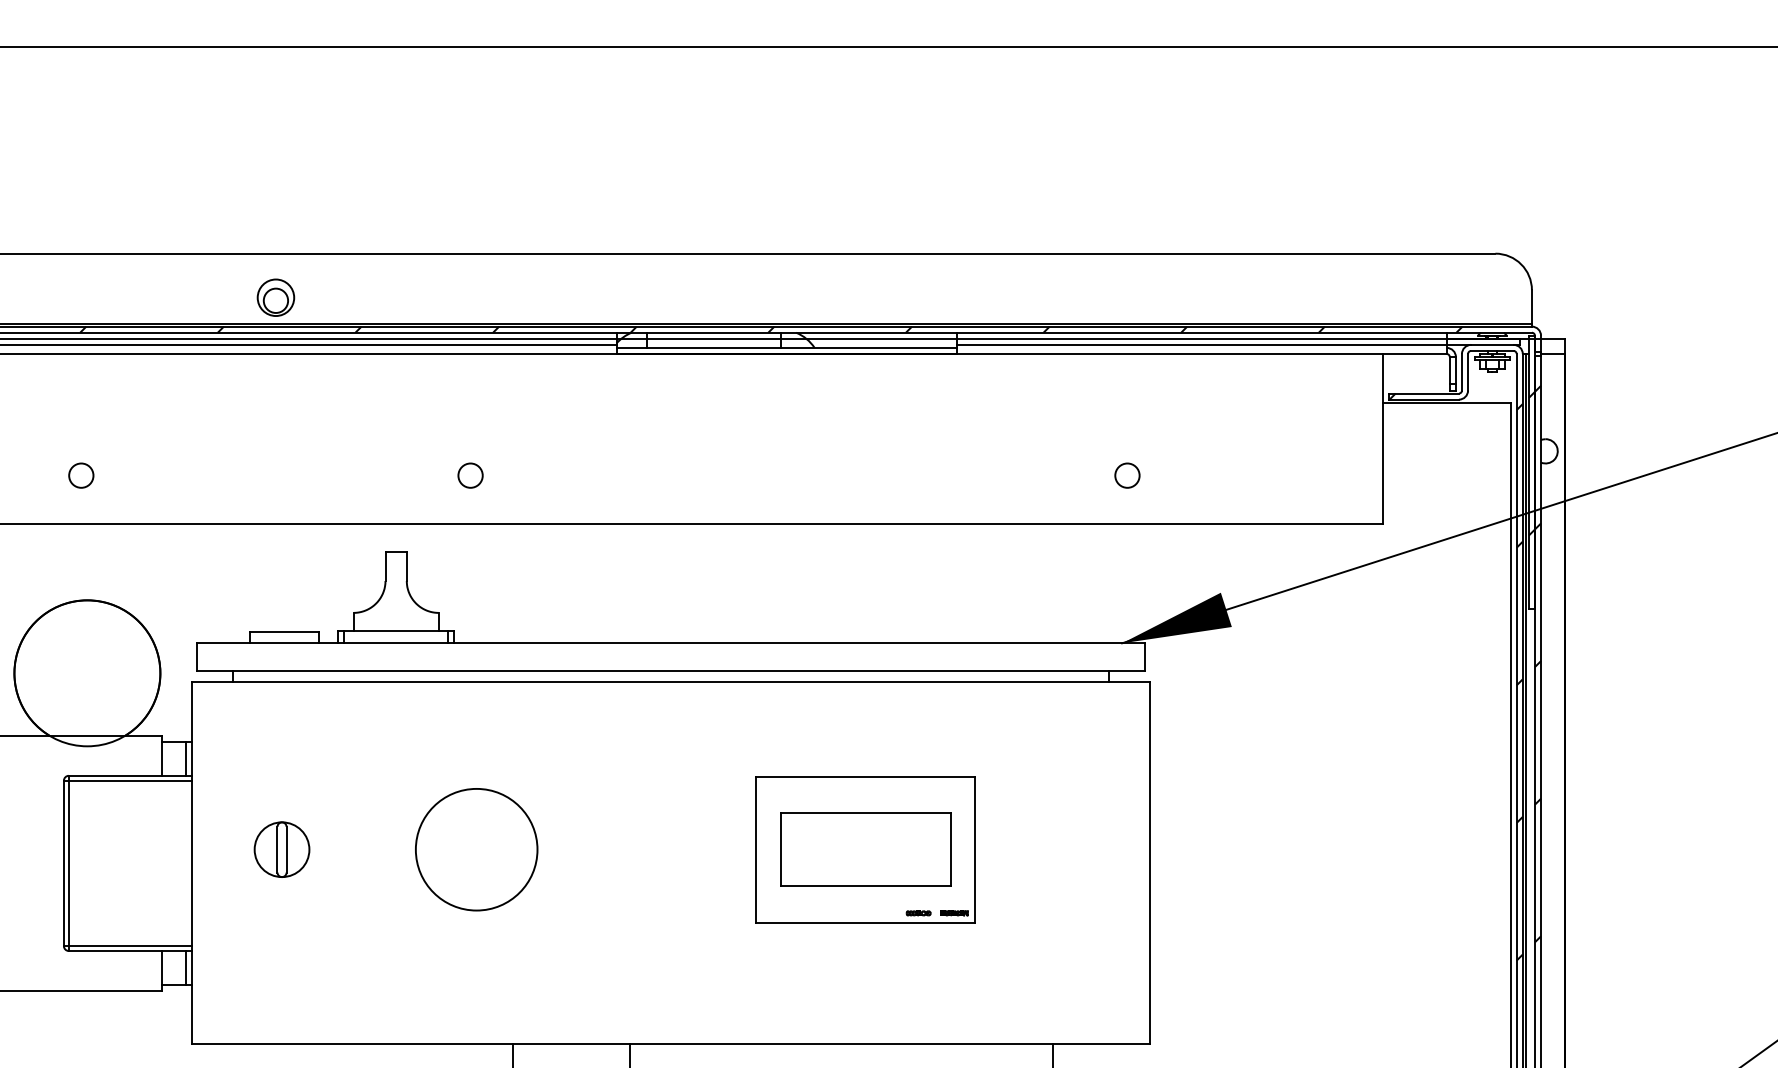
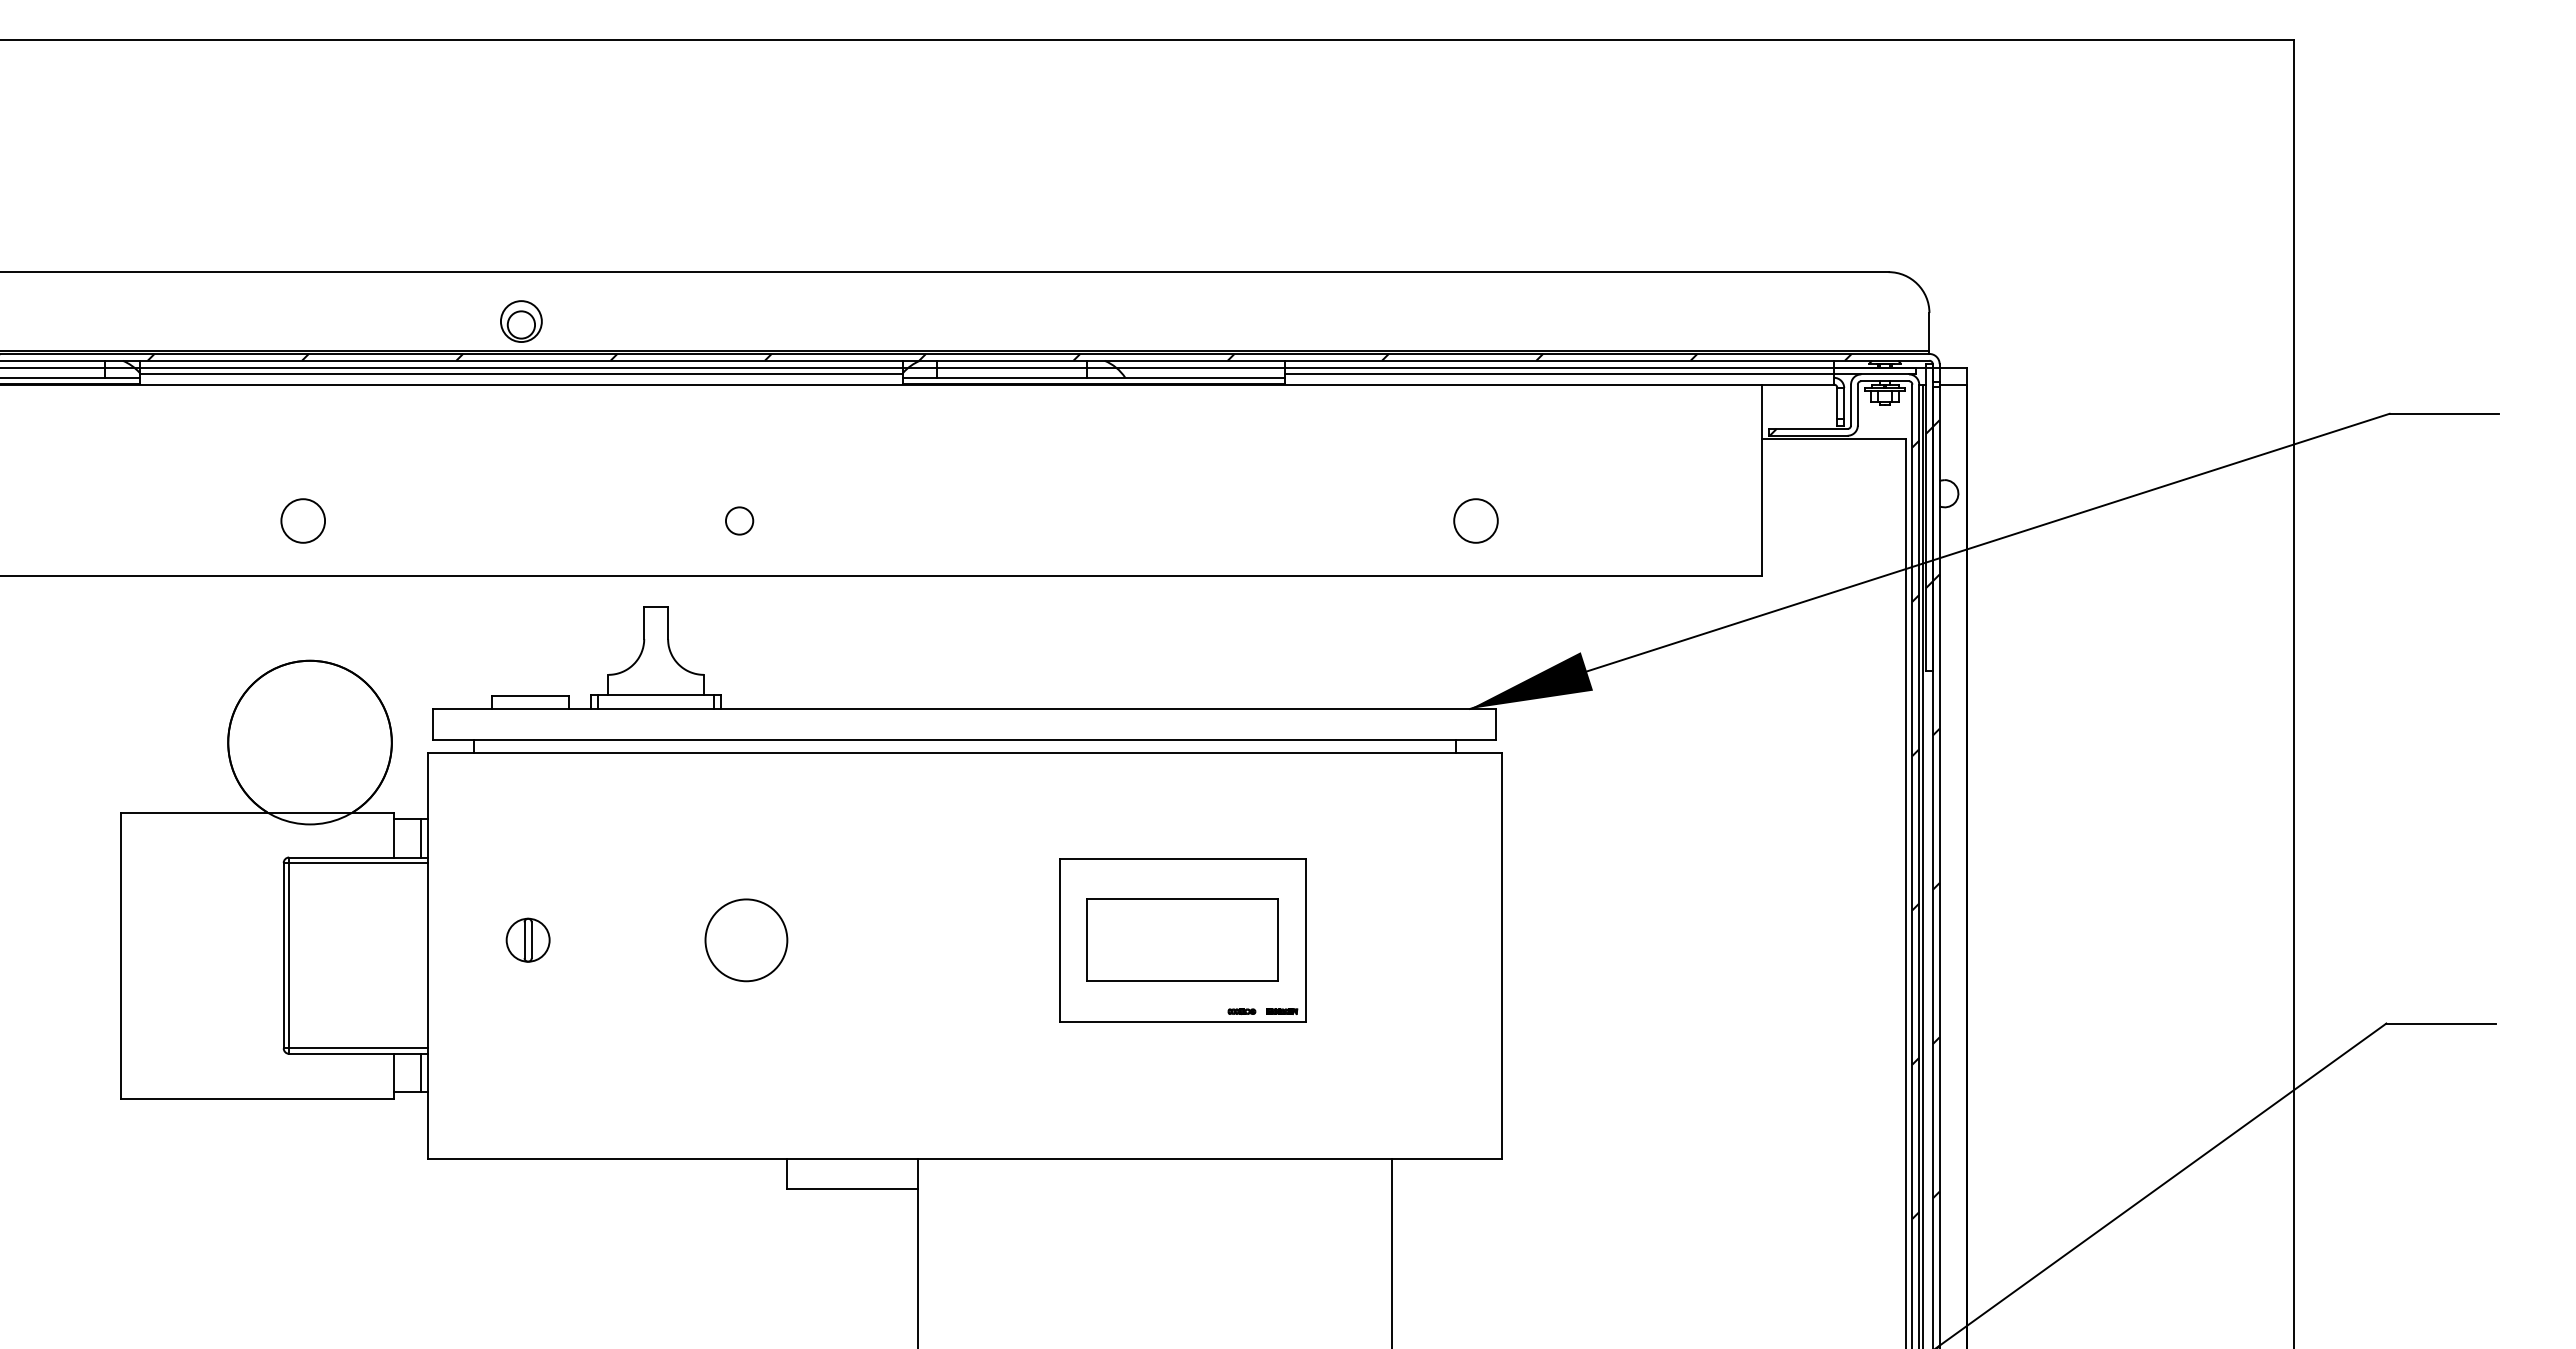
circle: (80, 475) -> (302, 520), size x1.6
circle: (1127, 475) -> (1475, 520), size x1.6
part: (281, 848) -> (527, 939), size x0.7
circle: (476, 849) -> (746, 940), size x0.6

